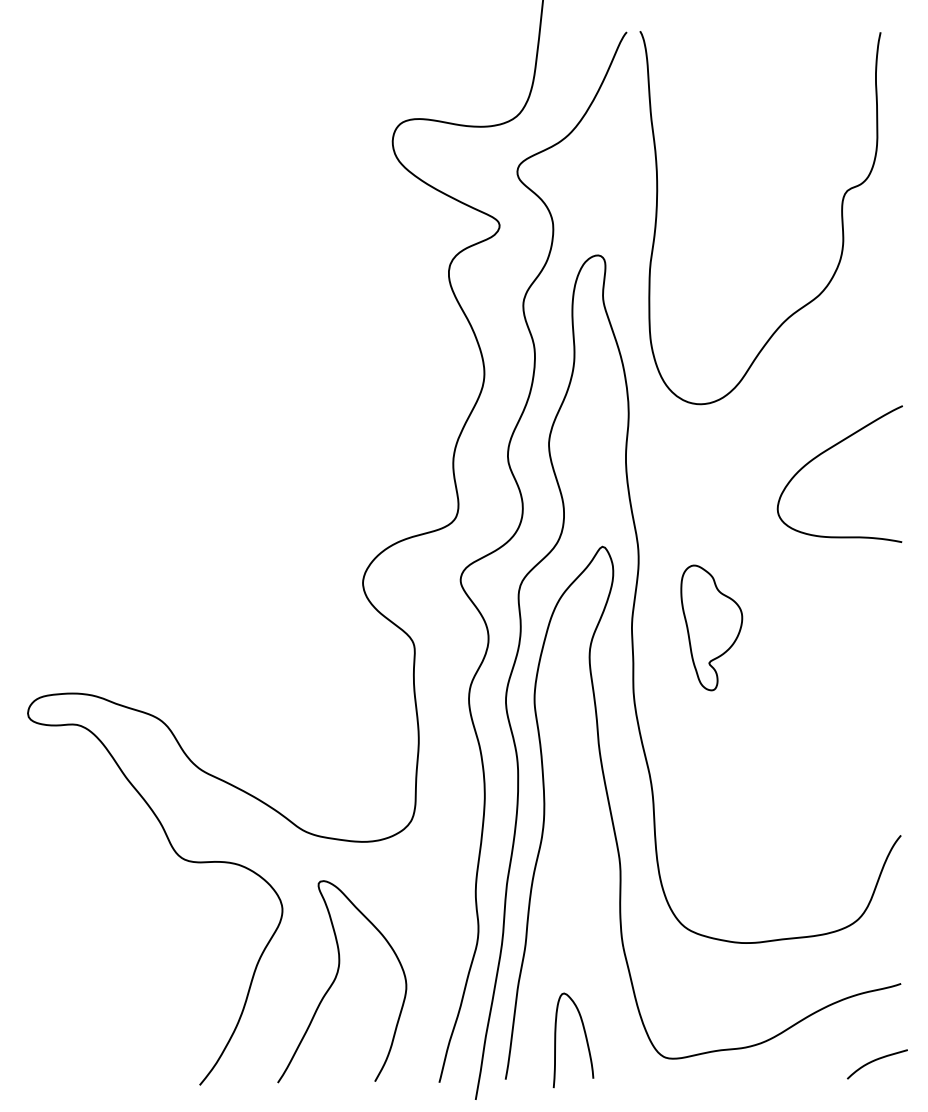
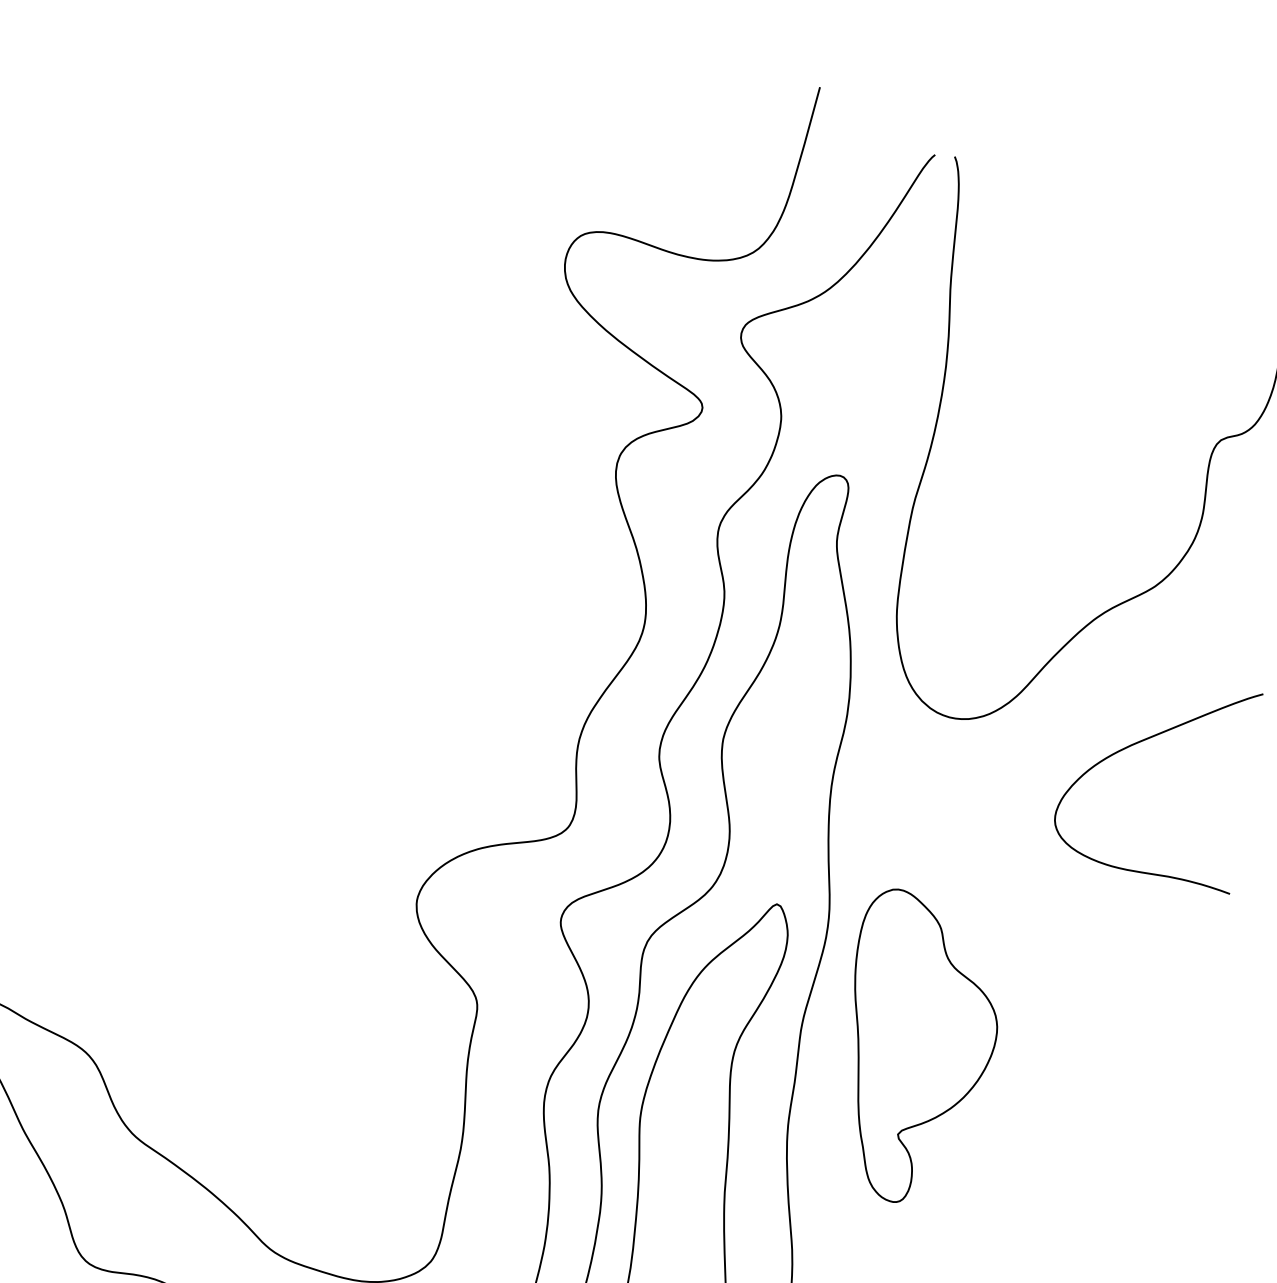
curve: (825, 452) -> (1138, 744), moved
part: (711, 627) -> (917, 1048), size x1.67

